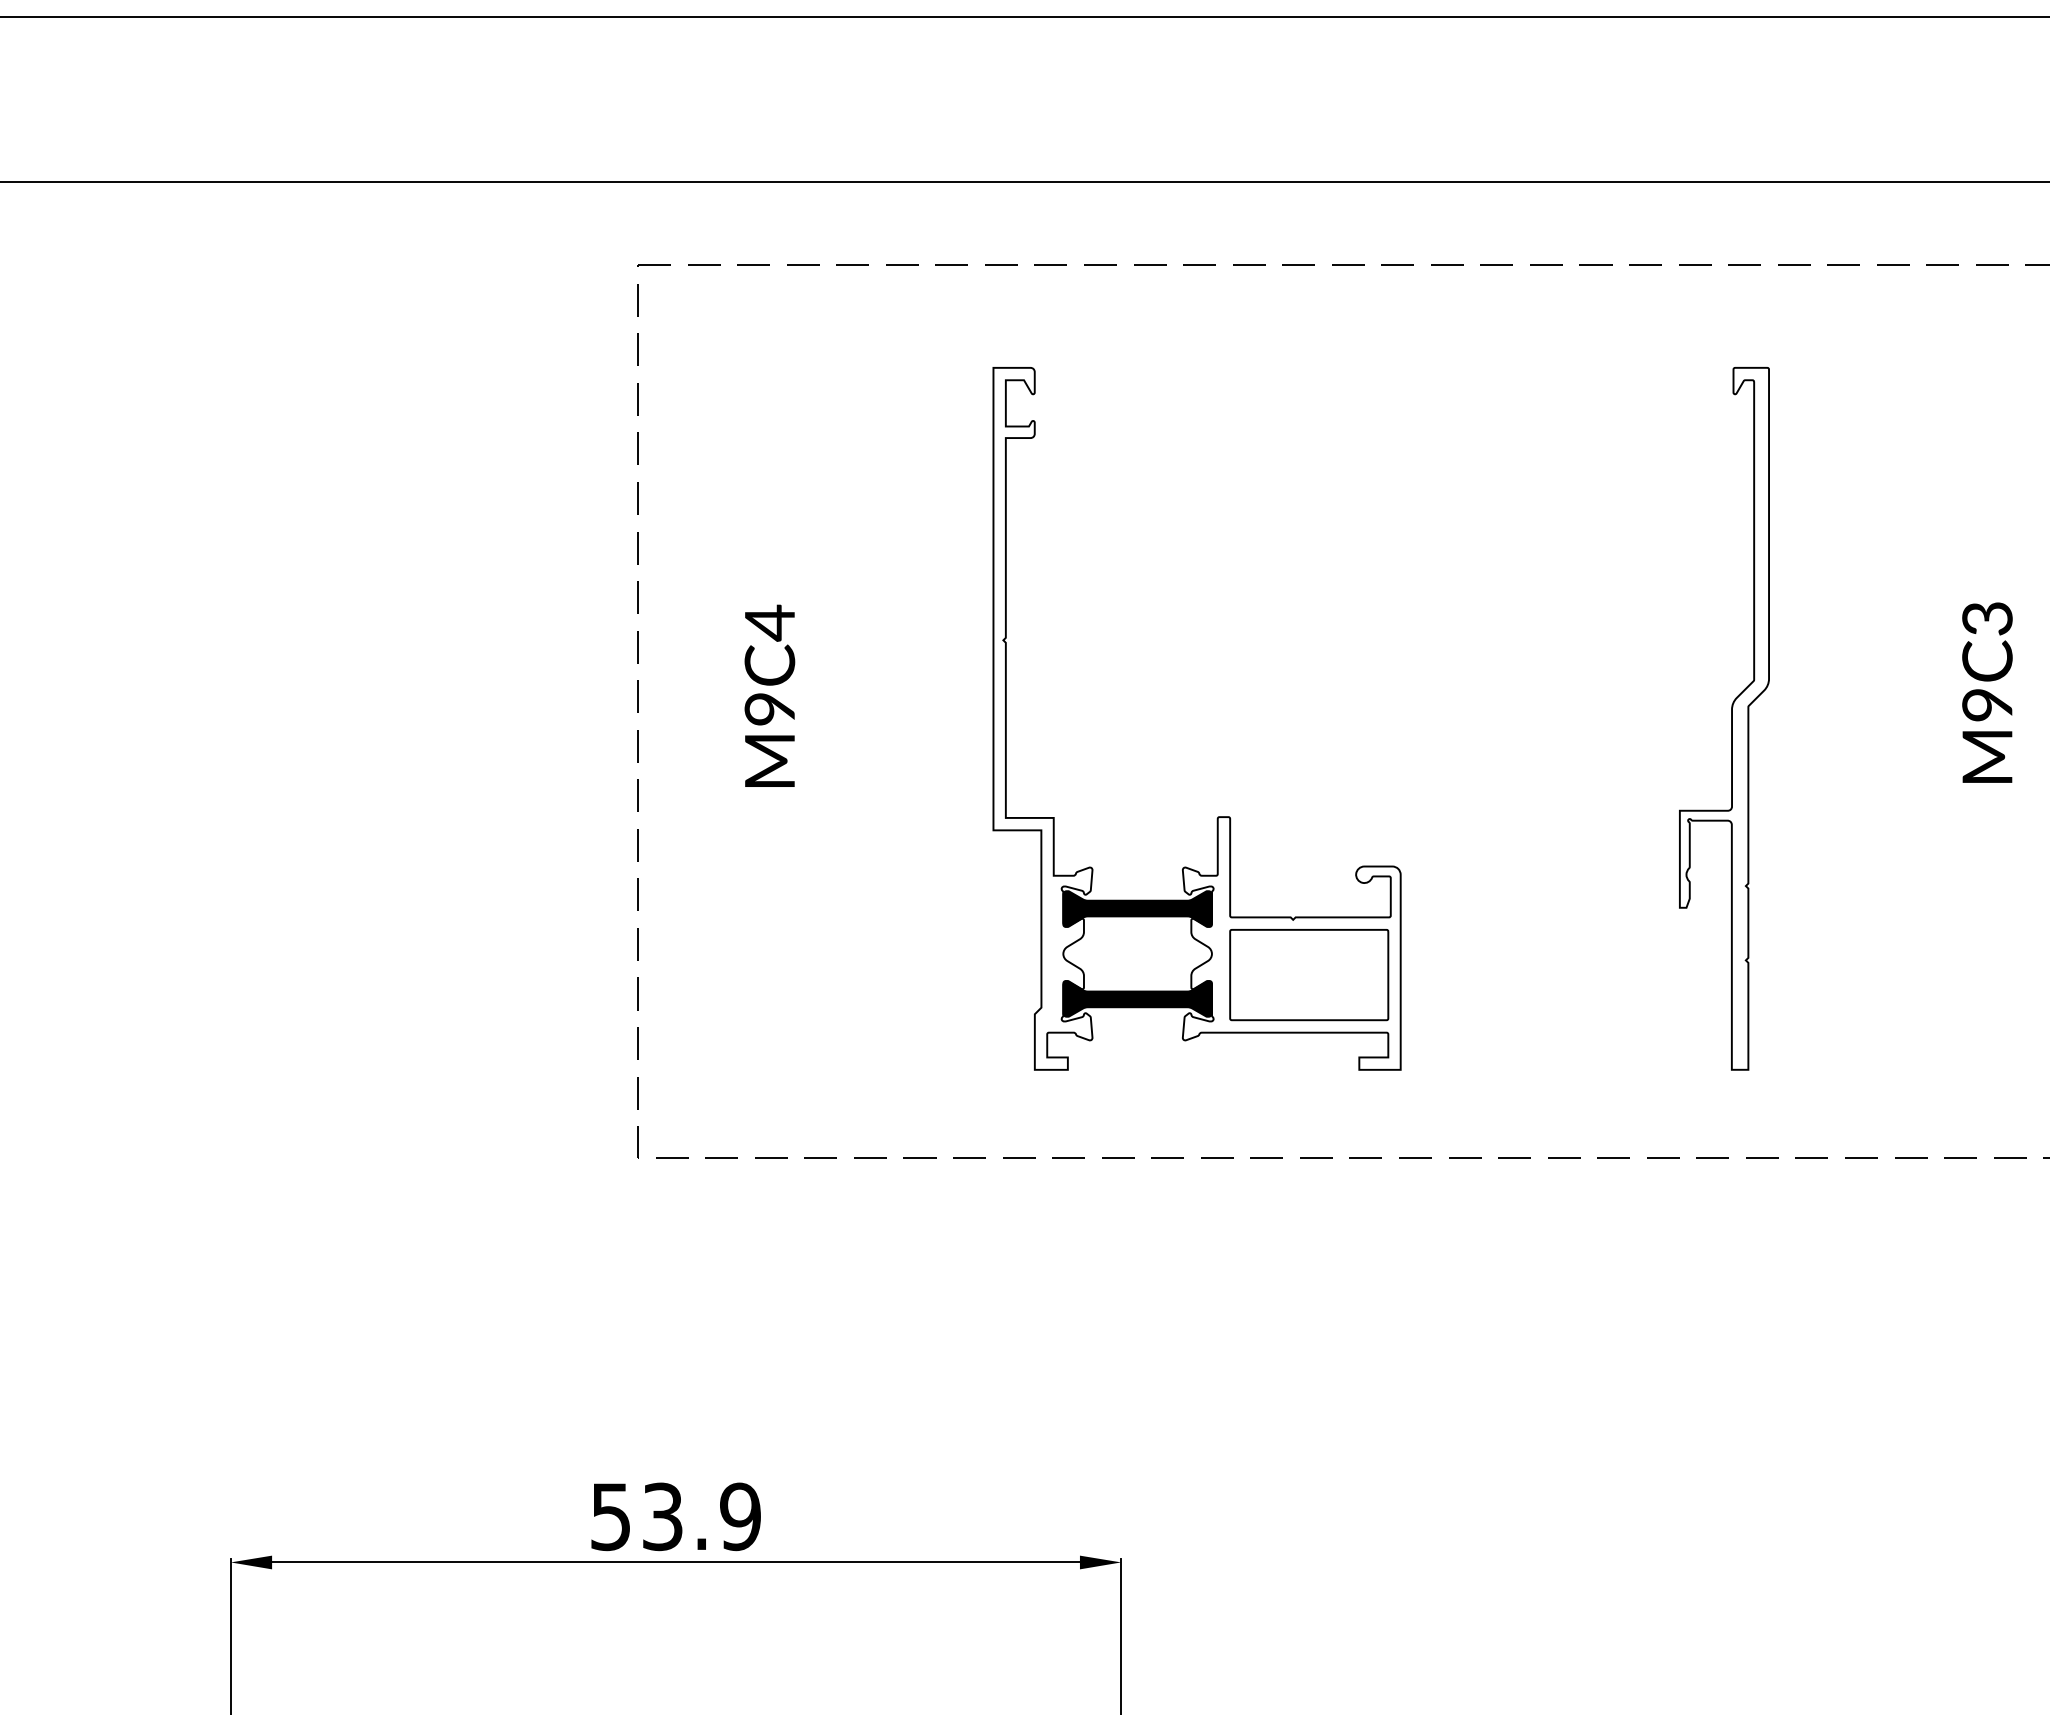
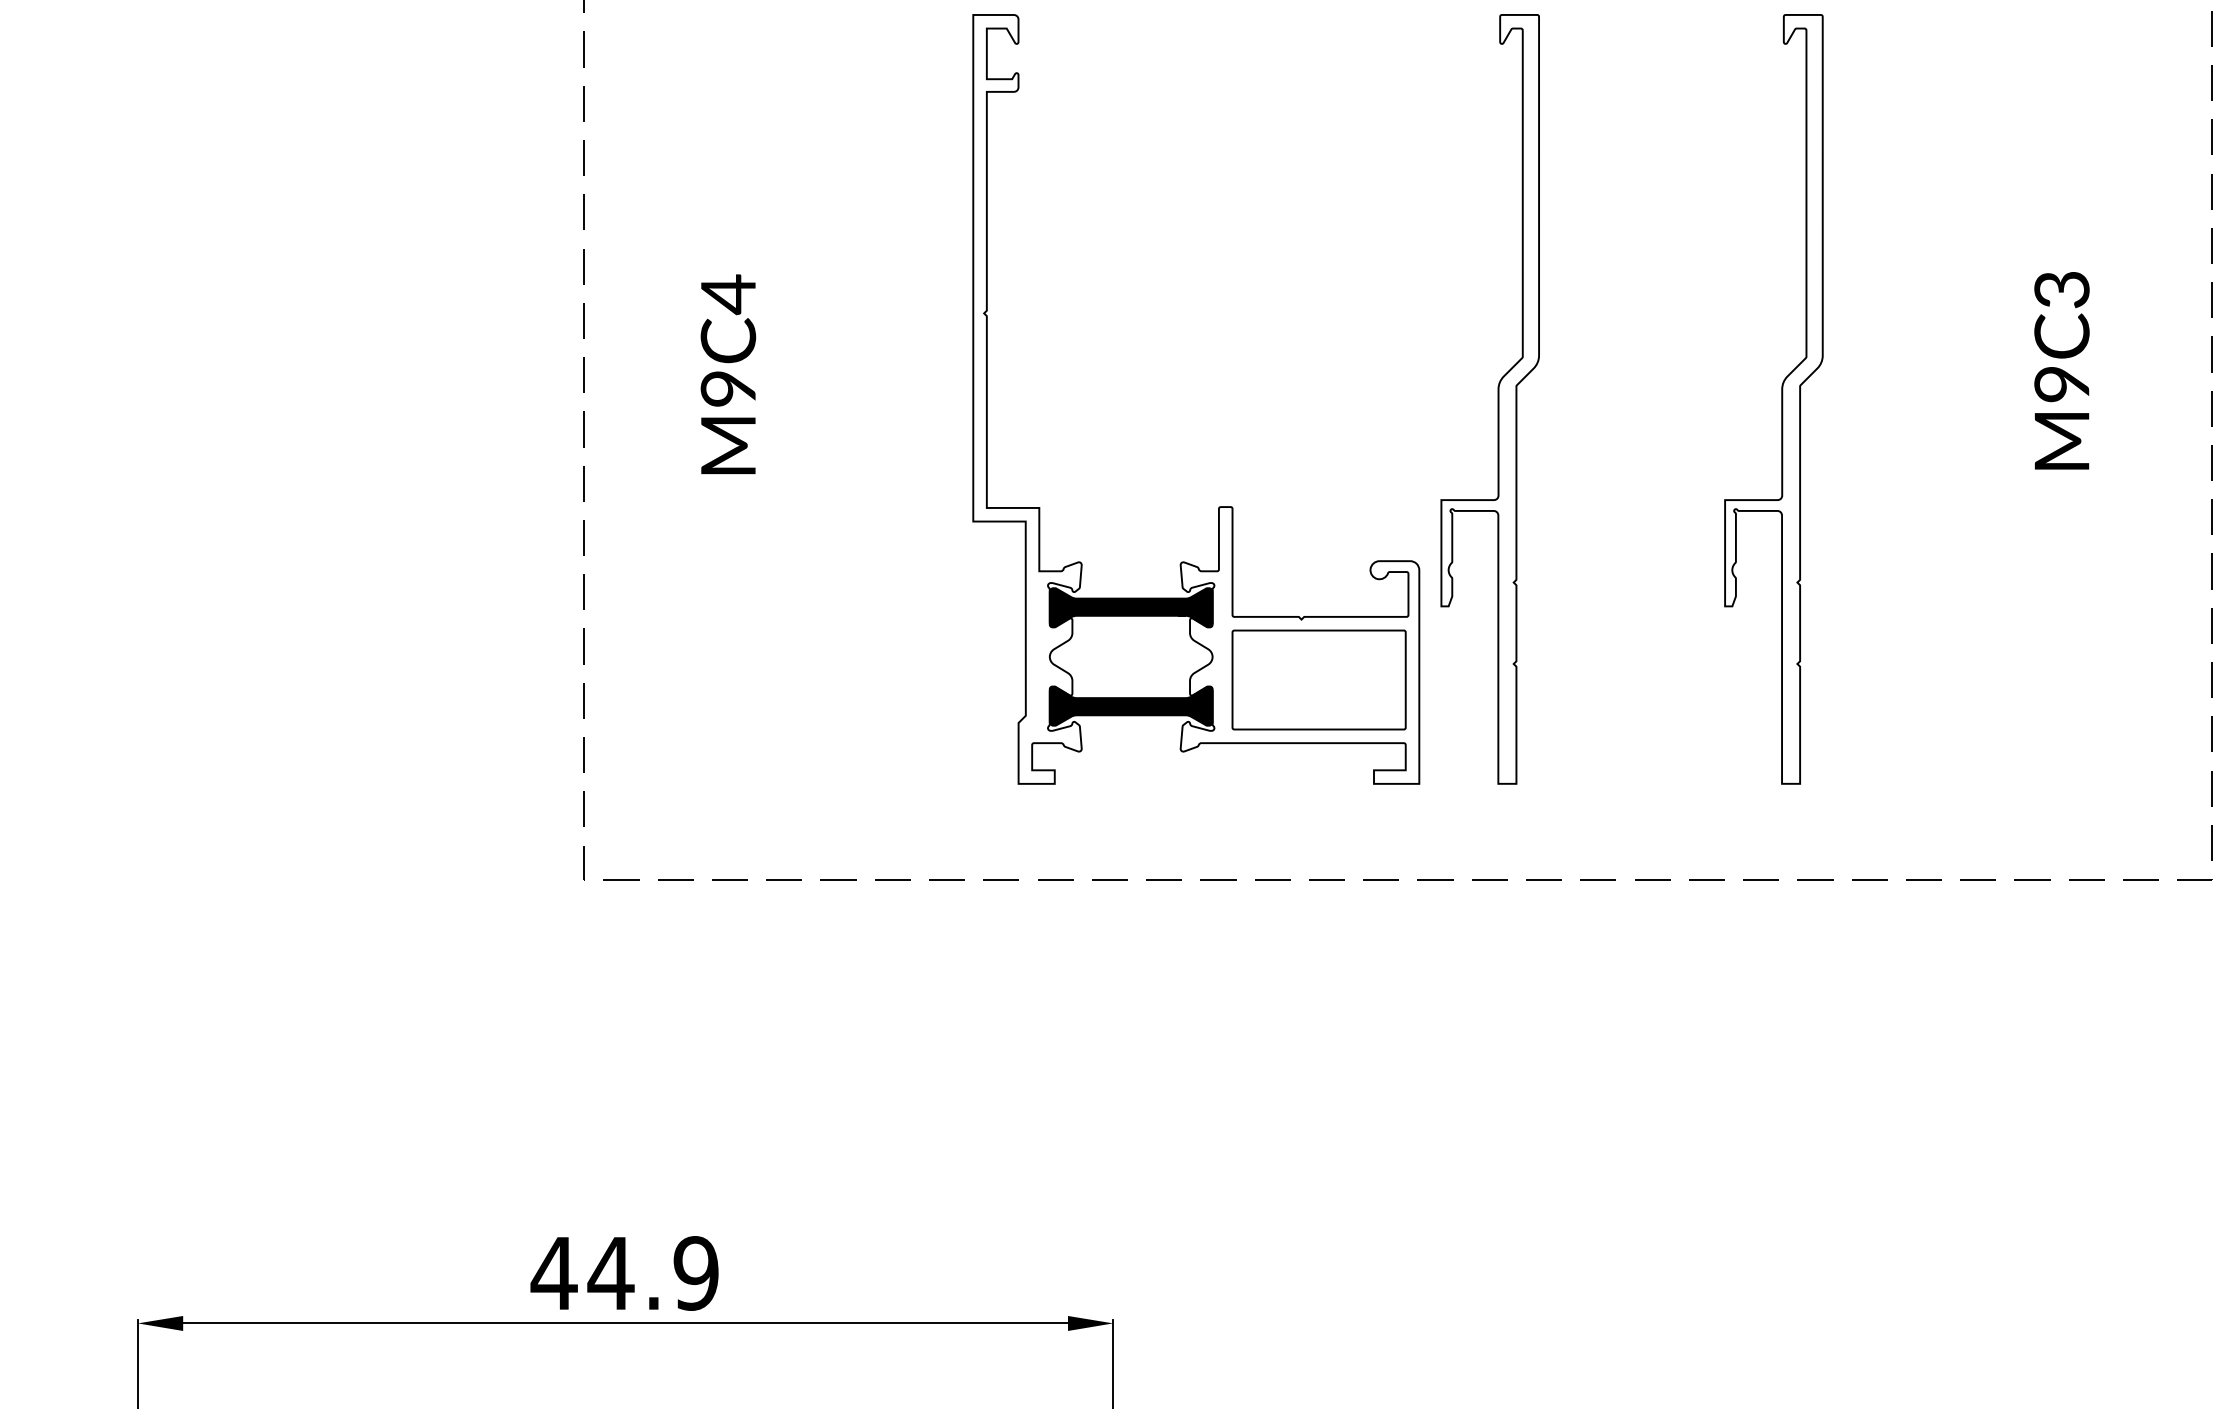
part: (1472, 718) -> (1497, 399), added
text: (636, 1516) -> (582, 1273), 53.9 -> 44.9

